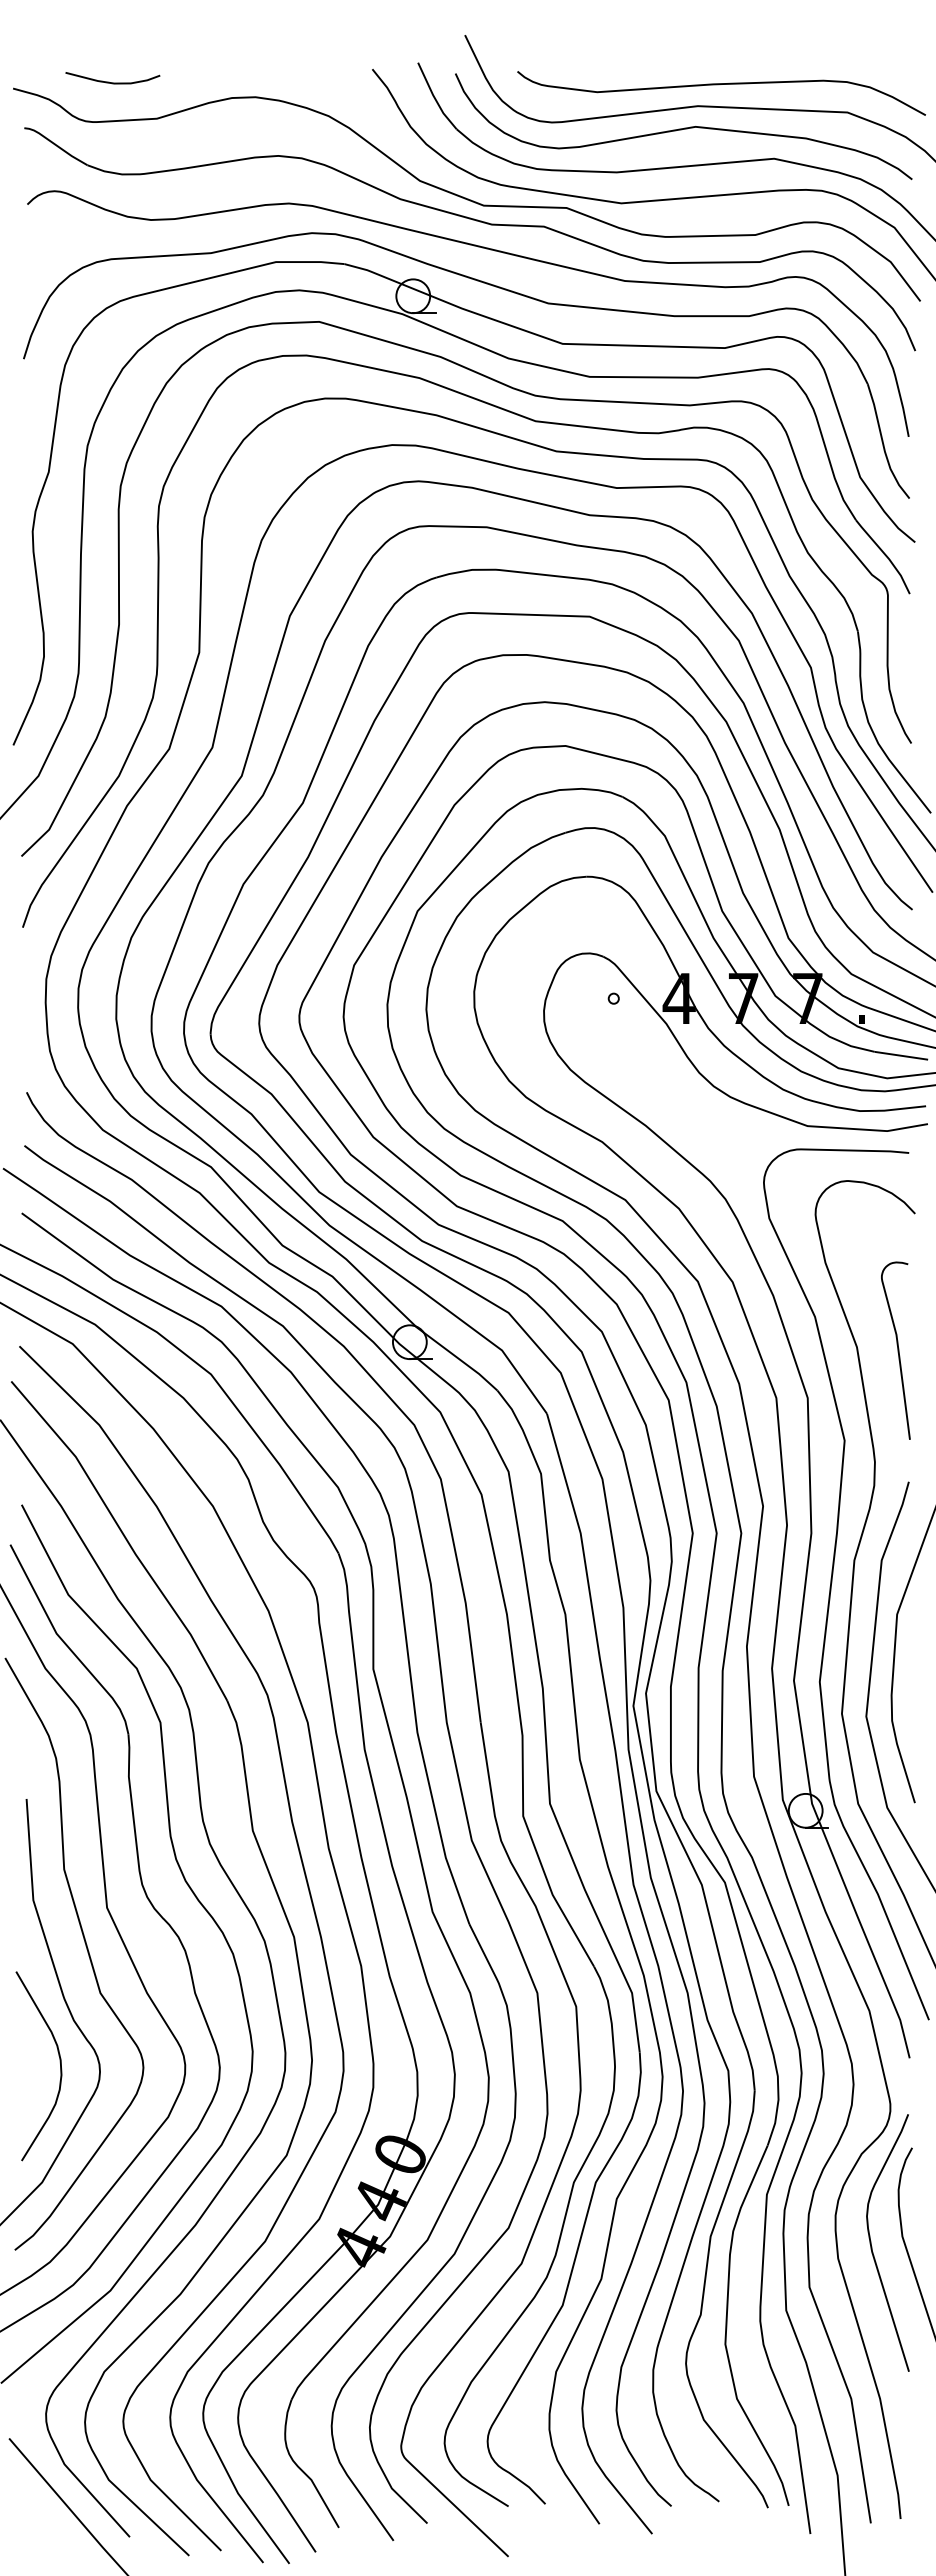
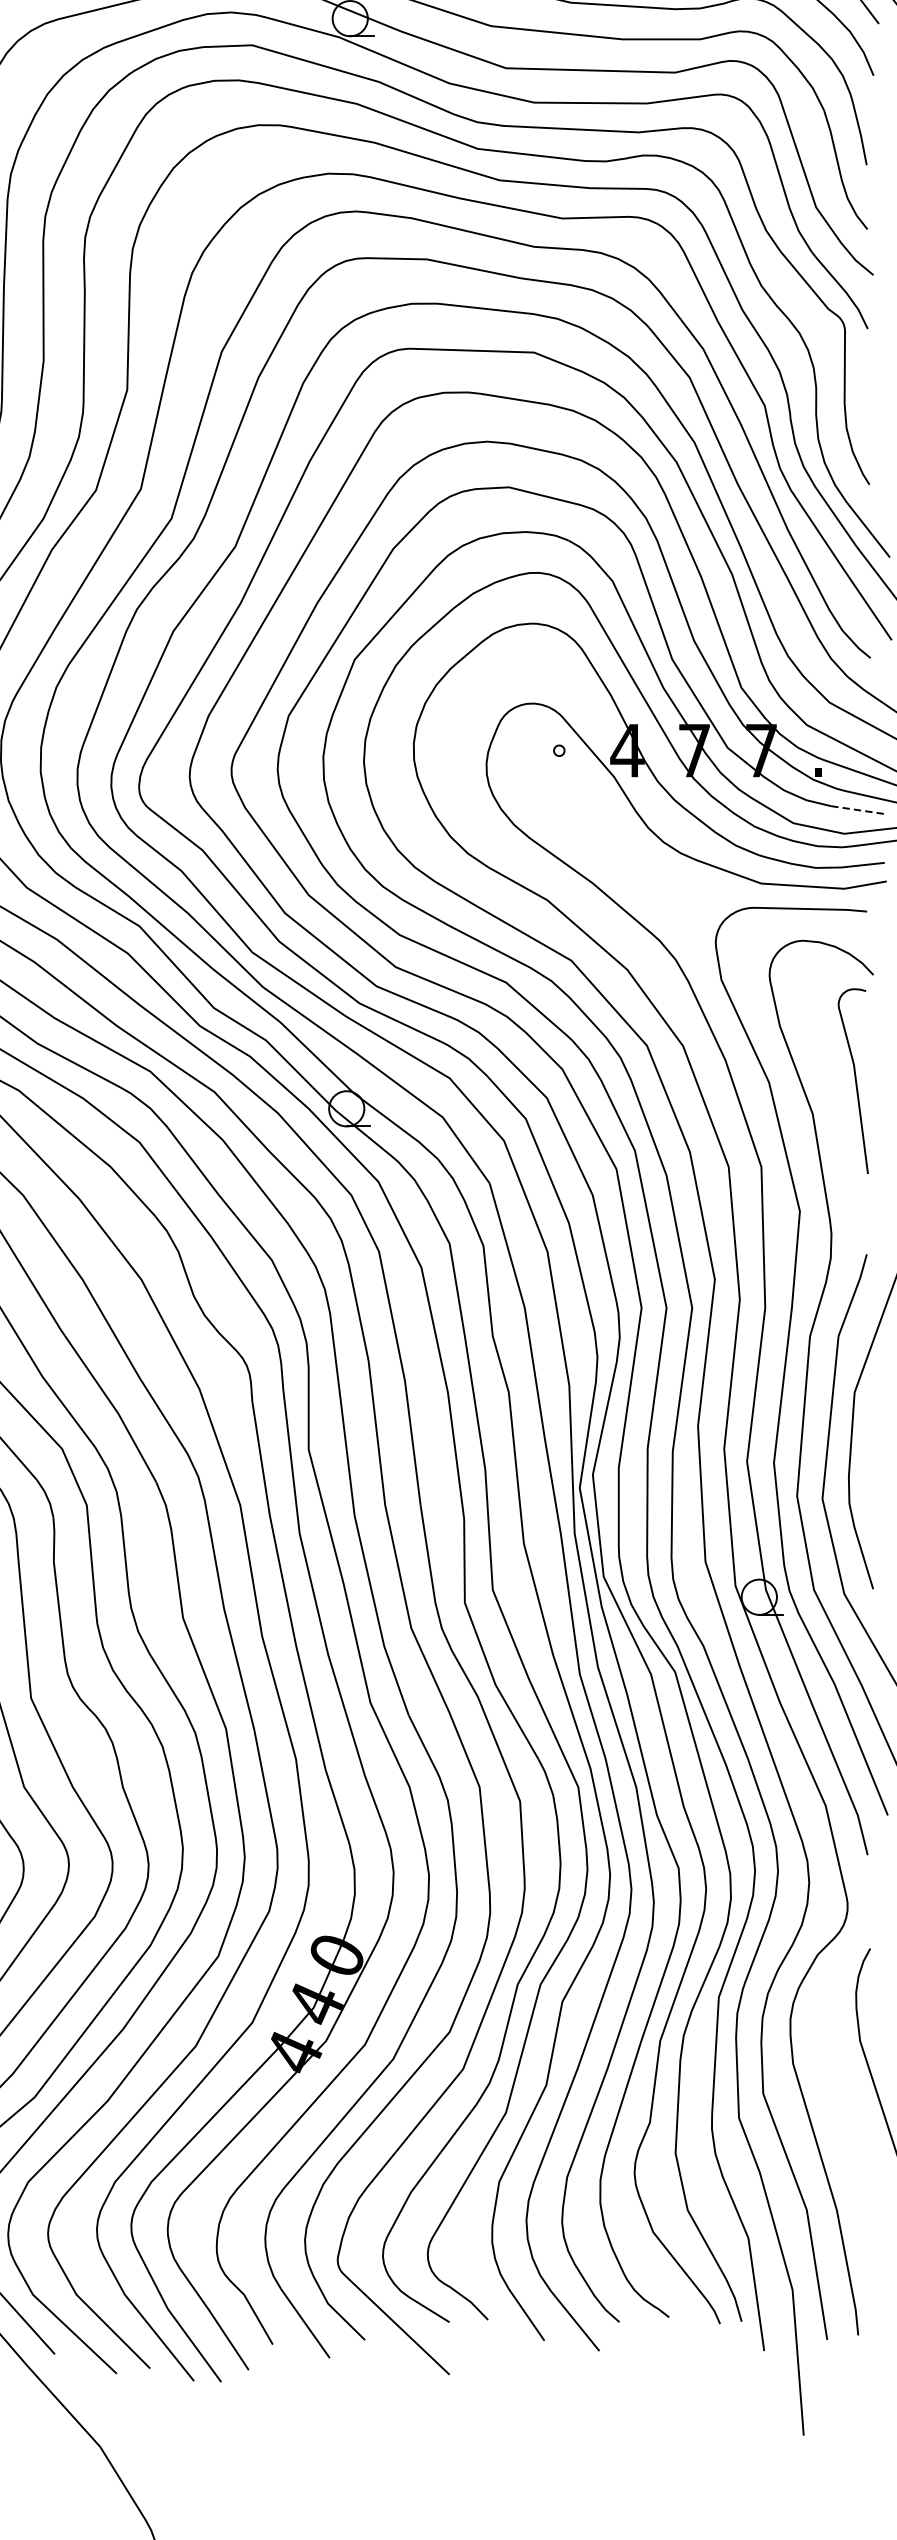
line: (901, 1055) -> (859, 809), solid -> dashed
curve: (897, 1350) -> (854, 1080), moved
curve: (872, 2246) -> (828, 2051), removed

